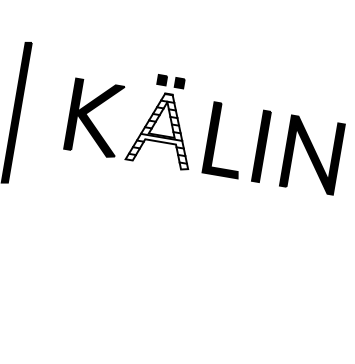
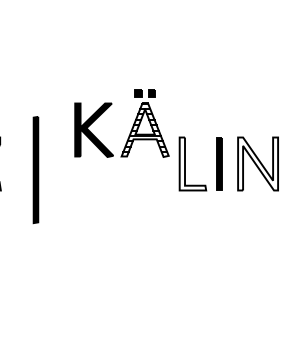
part: (147, 120) -> (132, 125), moved
fill: (225, 139) -> (192, 163), removed
fill: (313, 154) -> (258, 163), removed

